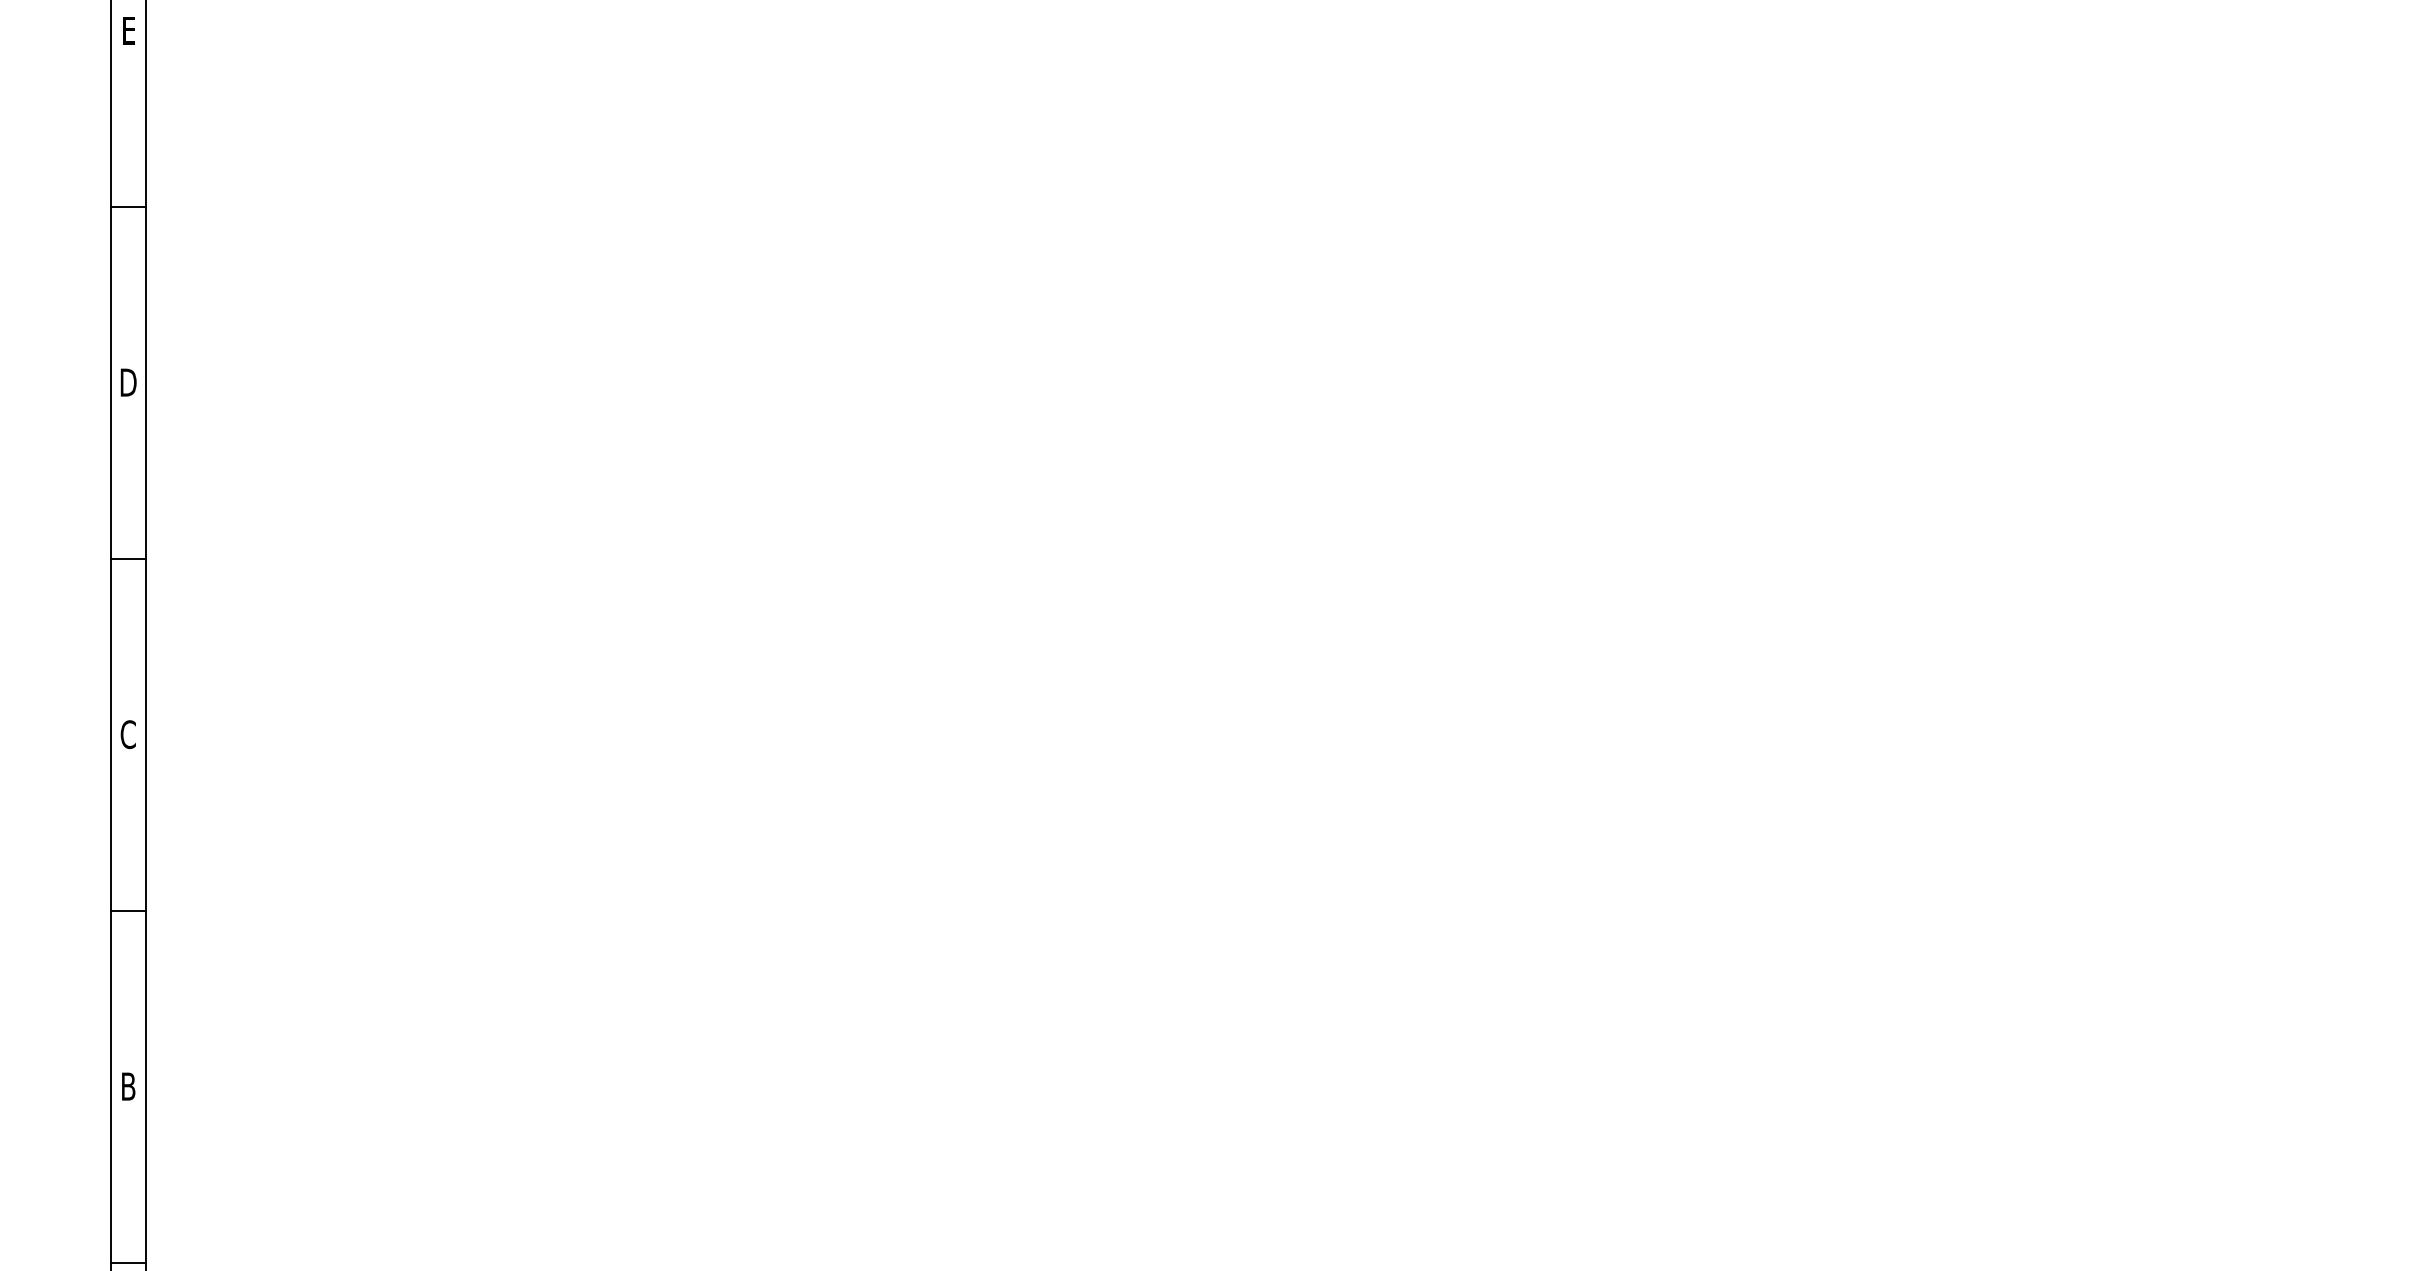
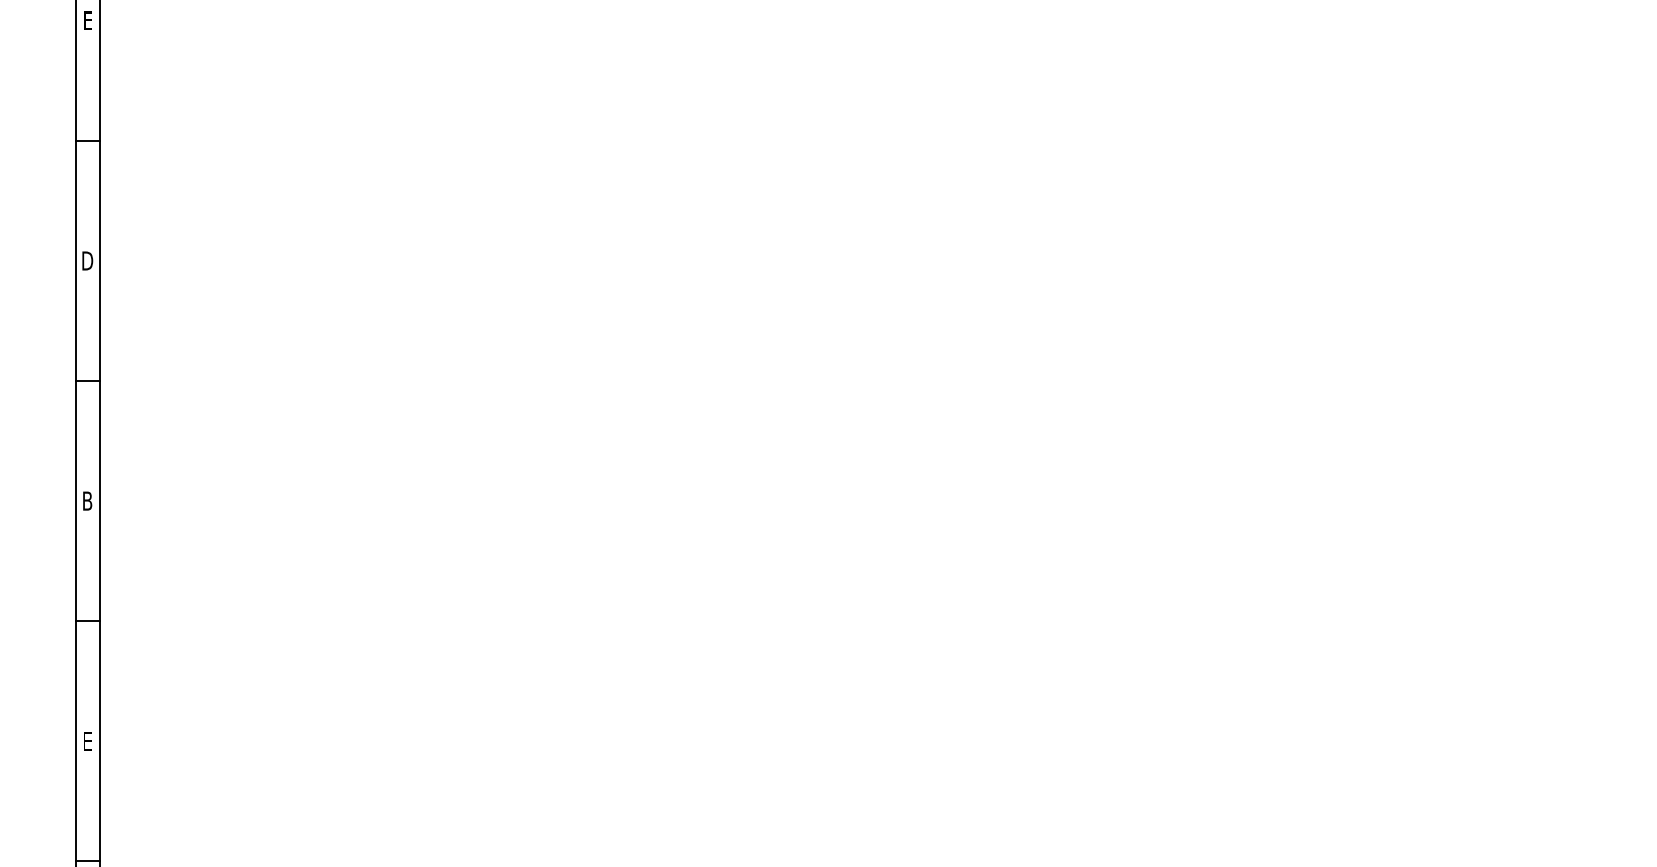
text: (128, 733) -> (87, 500), C -> B
text: (128, 1085) -> (87, 740), B -> E

